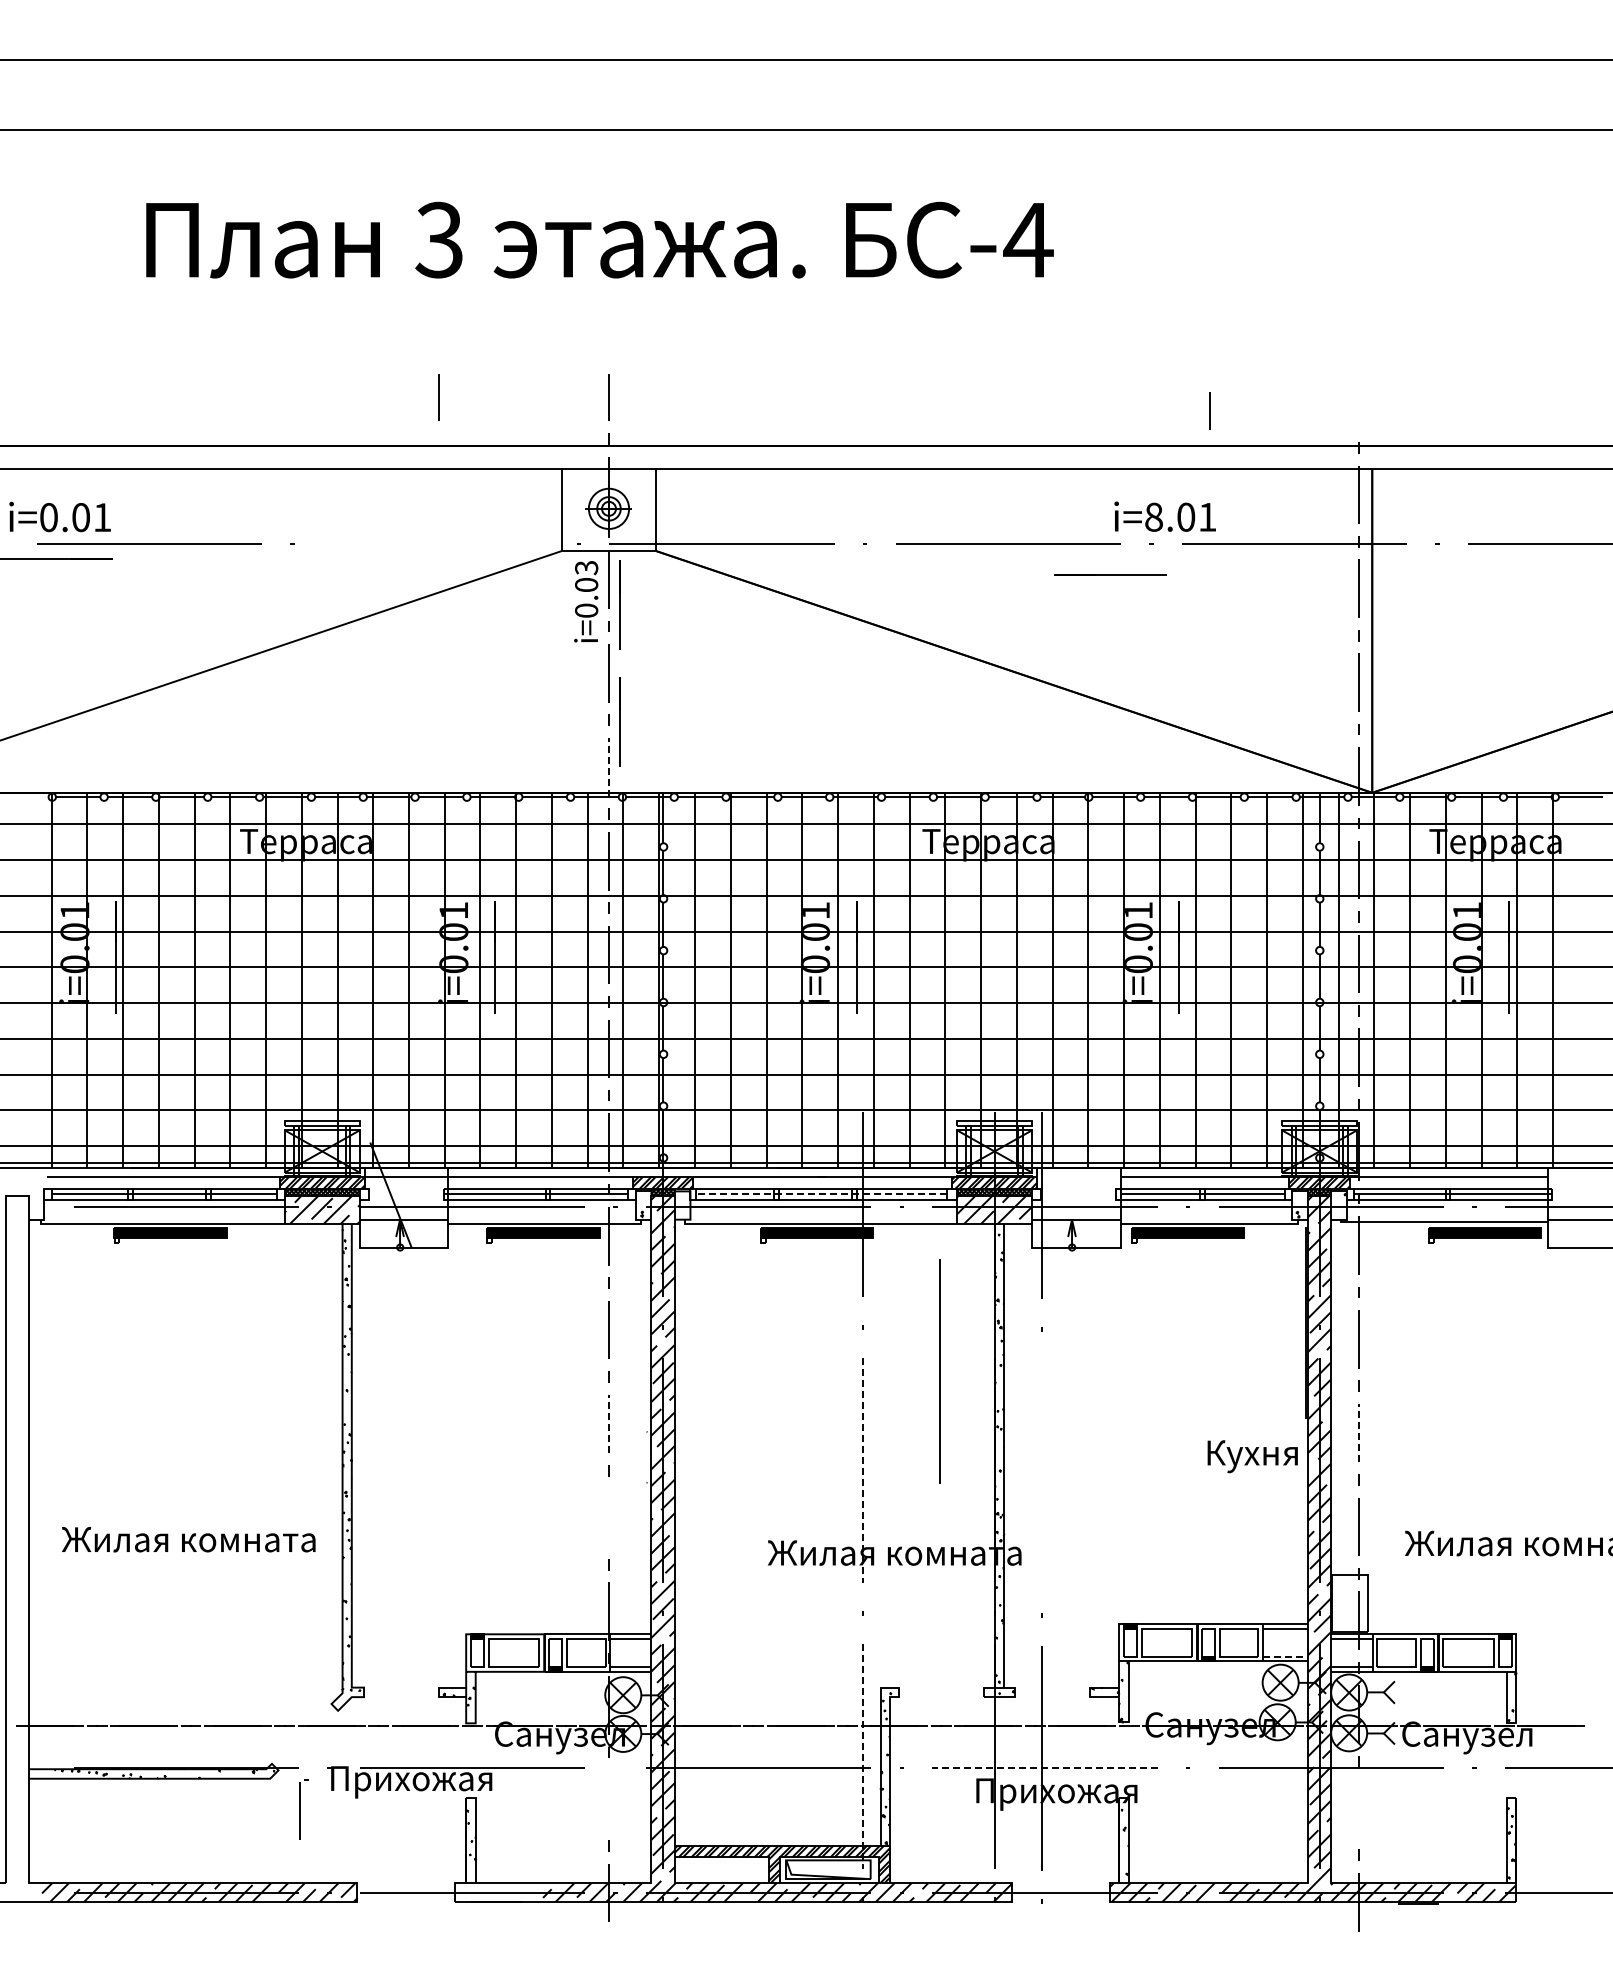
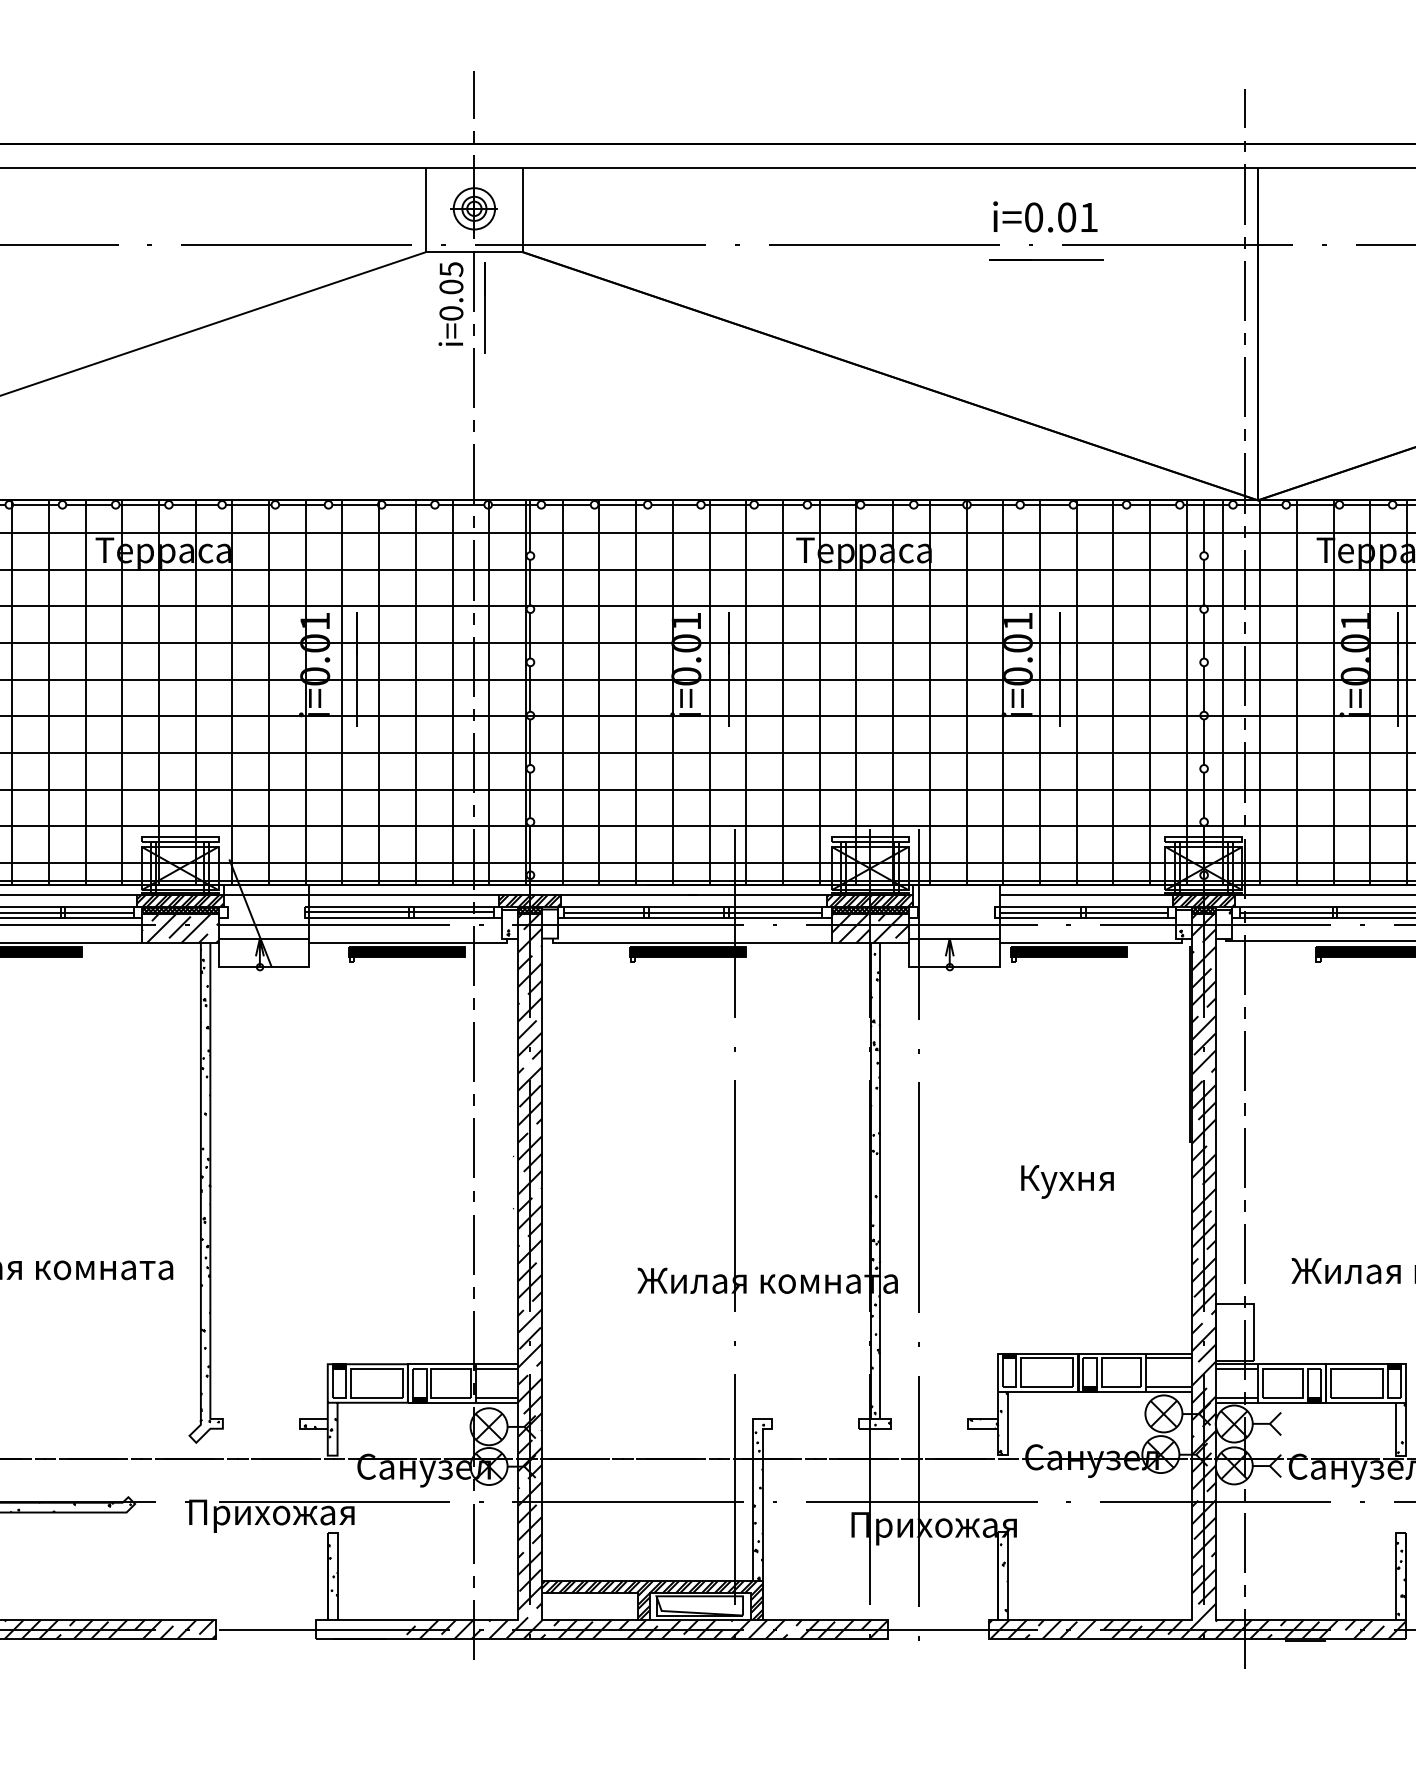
line: (438, 397) -> (299, 94), removed
line: (1209, 410) -> (1243, 107), moved
text: (1153, 517) -> (1033, 217), i=8.01 -> i=0.01
line: (435, 543) -> (296, 244), added
text: (586, 567) -> (451, 269), i=0.03 -> i=0.05
line: (1110, 574) -> (1046, 259), moved
line: (619, 721) -> (485, 427), removed
line: (608, 766) -> (473, 473), dashed -> solid
line: (821, 1194) -> (692, 912), dashed -> solid
line: (939, 1371) -> (918, 1198), moved
line: (608, 1423) -> (473, 1147), dashed -> solid
line: (1359, 1432) -> (1244, 1157), dashed -> solid
text: (1252, 1456) -> (1067, 1181), moved
line: (862, 1470) -> (734, 1196), dashed -> solid
line: (608, 1517) -> (473, 1244), added
line: (1286, 1656) -> (1169, 1387), dashed -> solid
line: (862, 1756) -> (734, 1489), dashed -> solid
line: (1044, 1768) -> (921, 1502), dashed -> solid
line: (1358, 1808) -> (1243, 1543), added
part: (303, 1809) -> (478, 1531), moved

